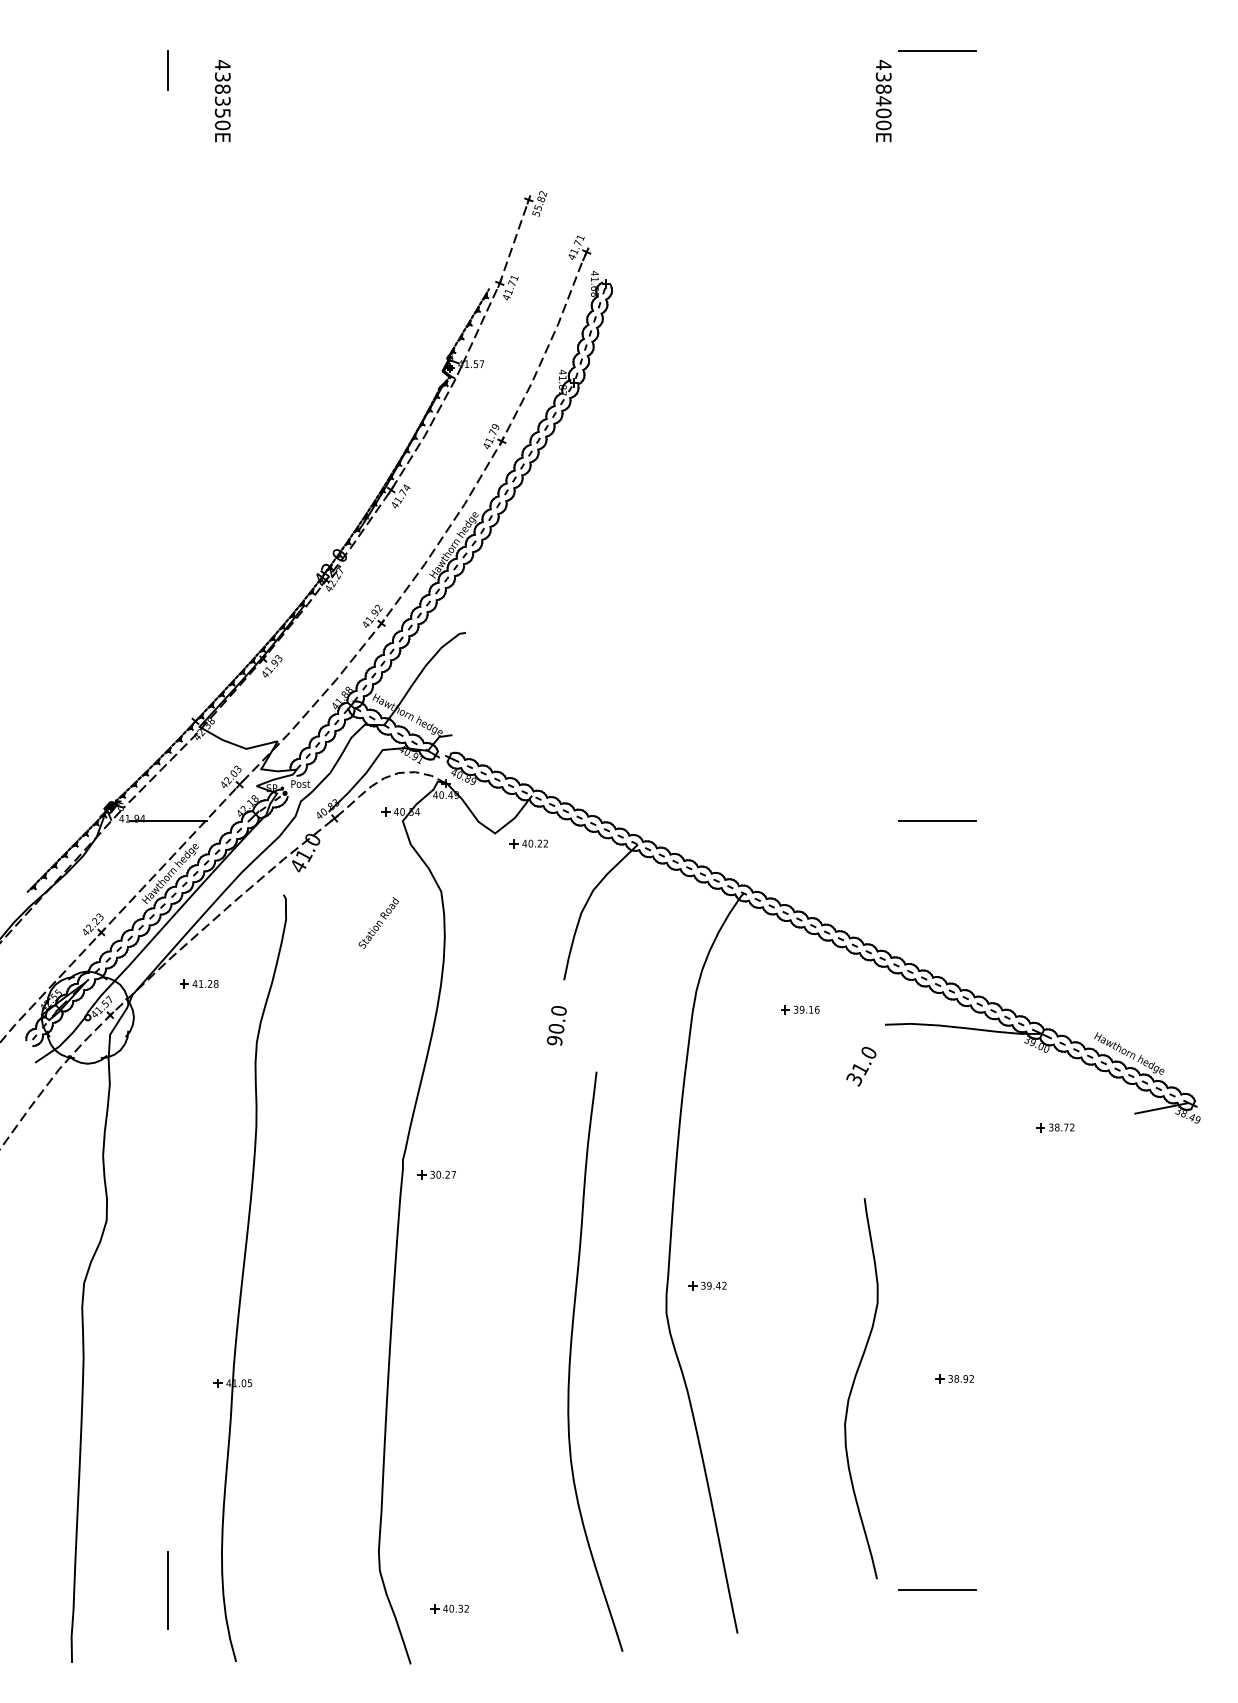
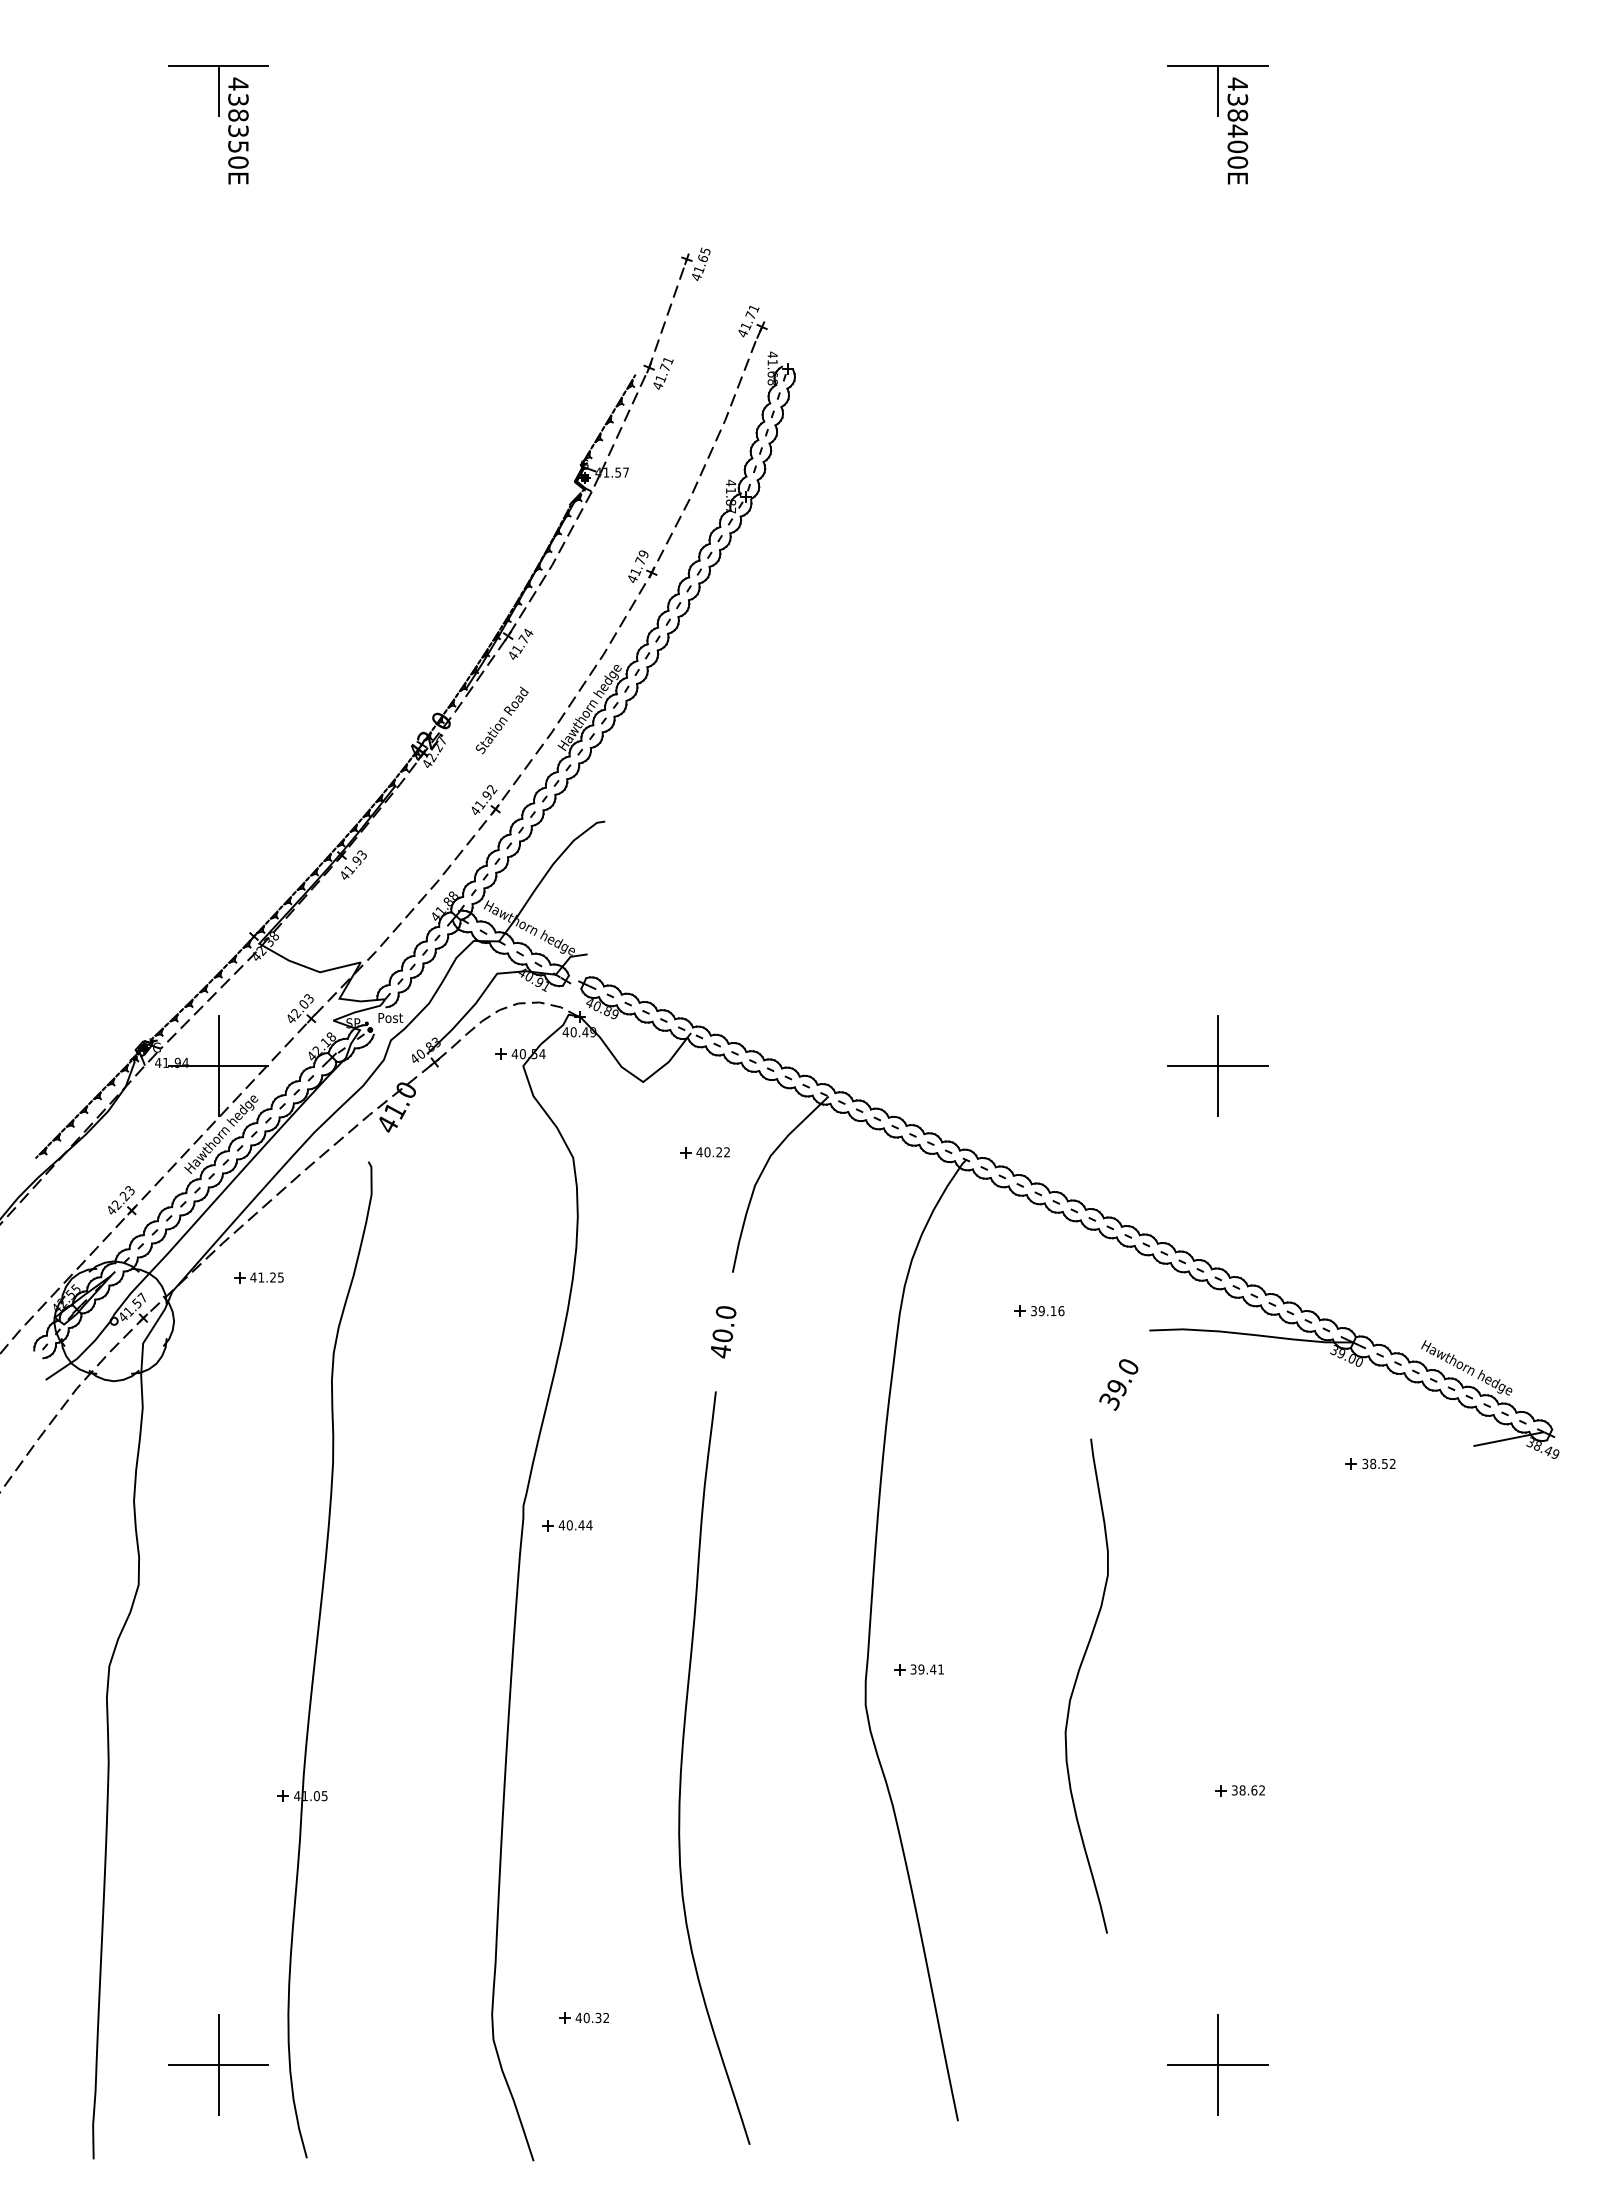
line: (168, 51) -> (218, 66), added
line: (937, 70) -> (1217, 91), added
text: (222, 100) -> (238, 130), moved
text: (883, 100) -> (1237, 130), moved
text: (539, 203) -> (700, 264), 55.82 -> 41.65
line: (168, 820) -> (218, 1065), added
line: (937, 820) -> (1217, 1065), added
part: (528, 843) -> (704, 1152), moved
text: (379, 923) -> (502, 720), moved
text: (215, 983) -> (280, 1277), 41.28 -> 41.25
text: (554, 1040) -> (720, 1351), 90.0 -> 40.0
text: (860, 1069) -> (1117, 1388), 31.0 -> 39.0
text: (1065, 1127) -> (1384, 1464), 38.72 -> 38.52
text: (443, 1174) -> (575, 1525), 30.27 -> 40.44
text: (724, 1285) -> (940, 1669), 39.42 -> 39.41
curve: (570, 1361) -> (682, 1767), moved
text: (965, 1378) -> (1254, 1790), 38.92 -> 38.62
curve: (853, 1386) -> (1076, 1683), moved
line: (168, 1590) -> (218, 2065), added
line: (937, 1590) -> (1217, 2065), added
part: (449, 1608) -> (583, 2017), moved

